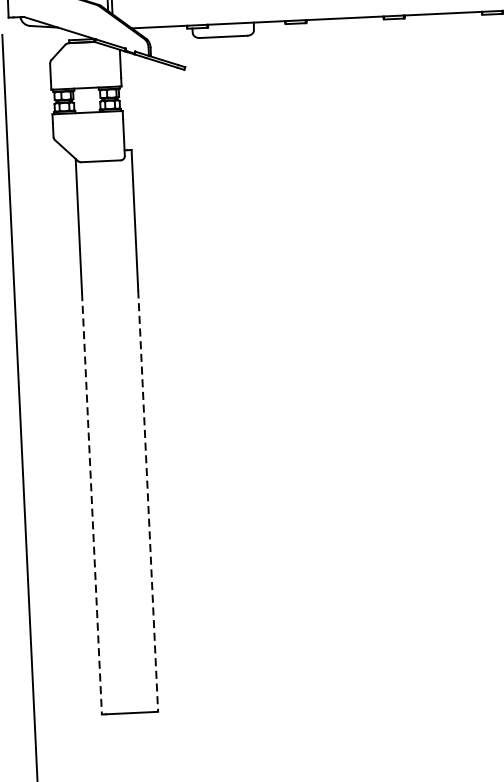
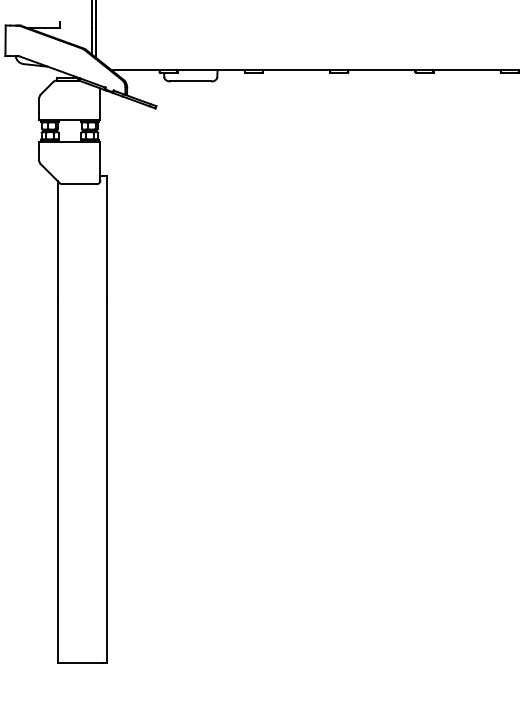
line: (148, 501) -> (106, 480), dashed -> solid
line: (91, 504) -> (57, 480), dashed -> solid

